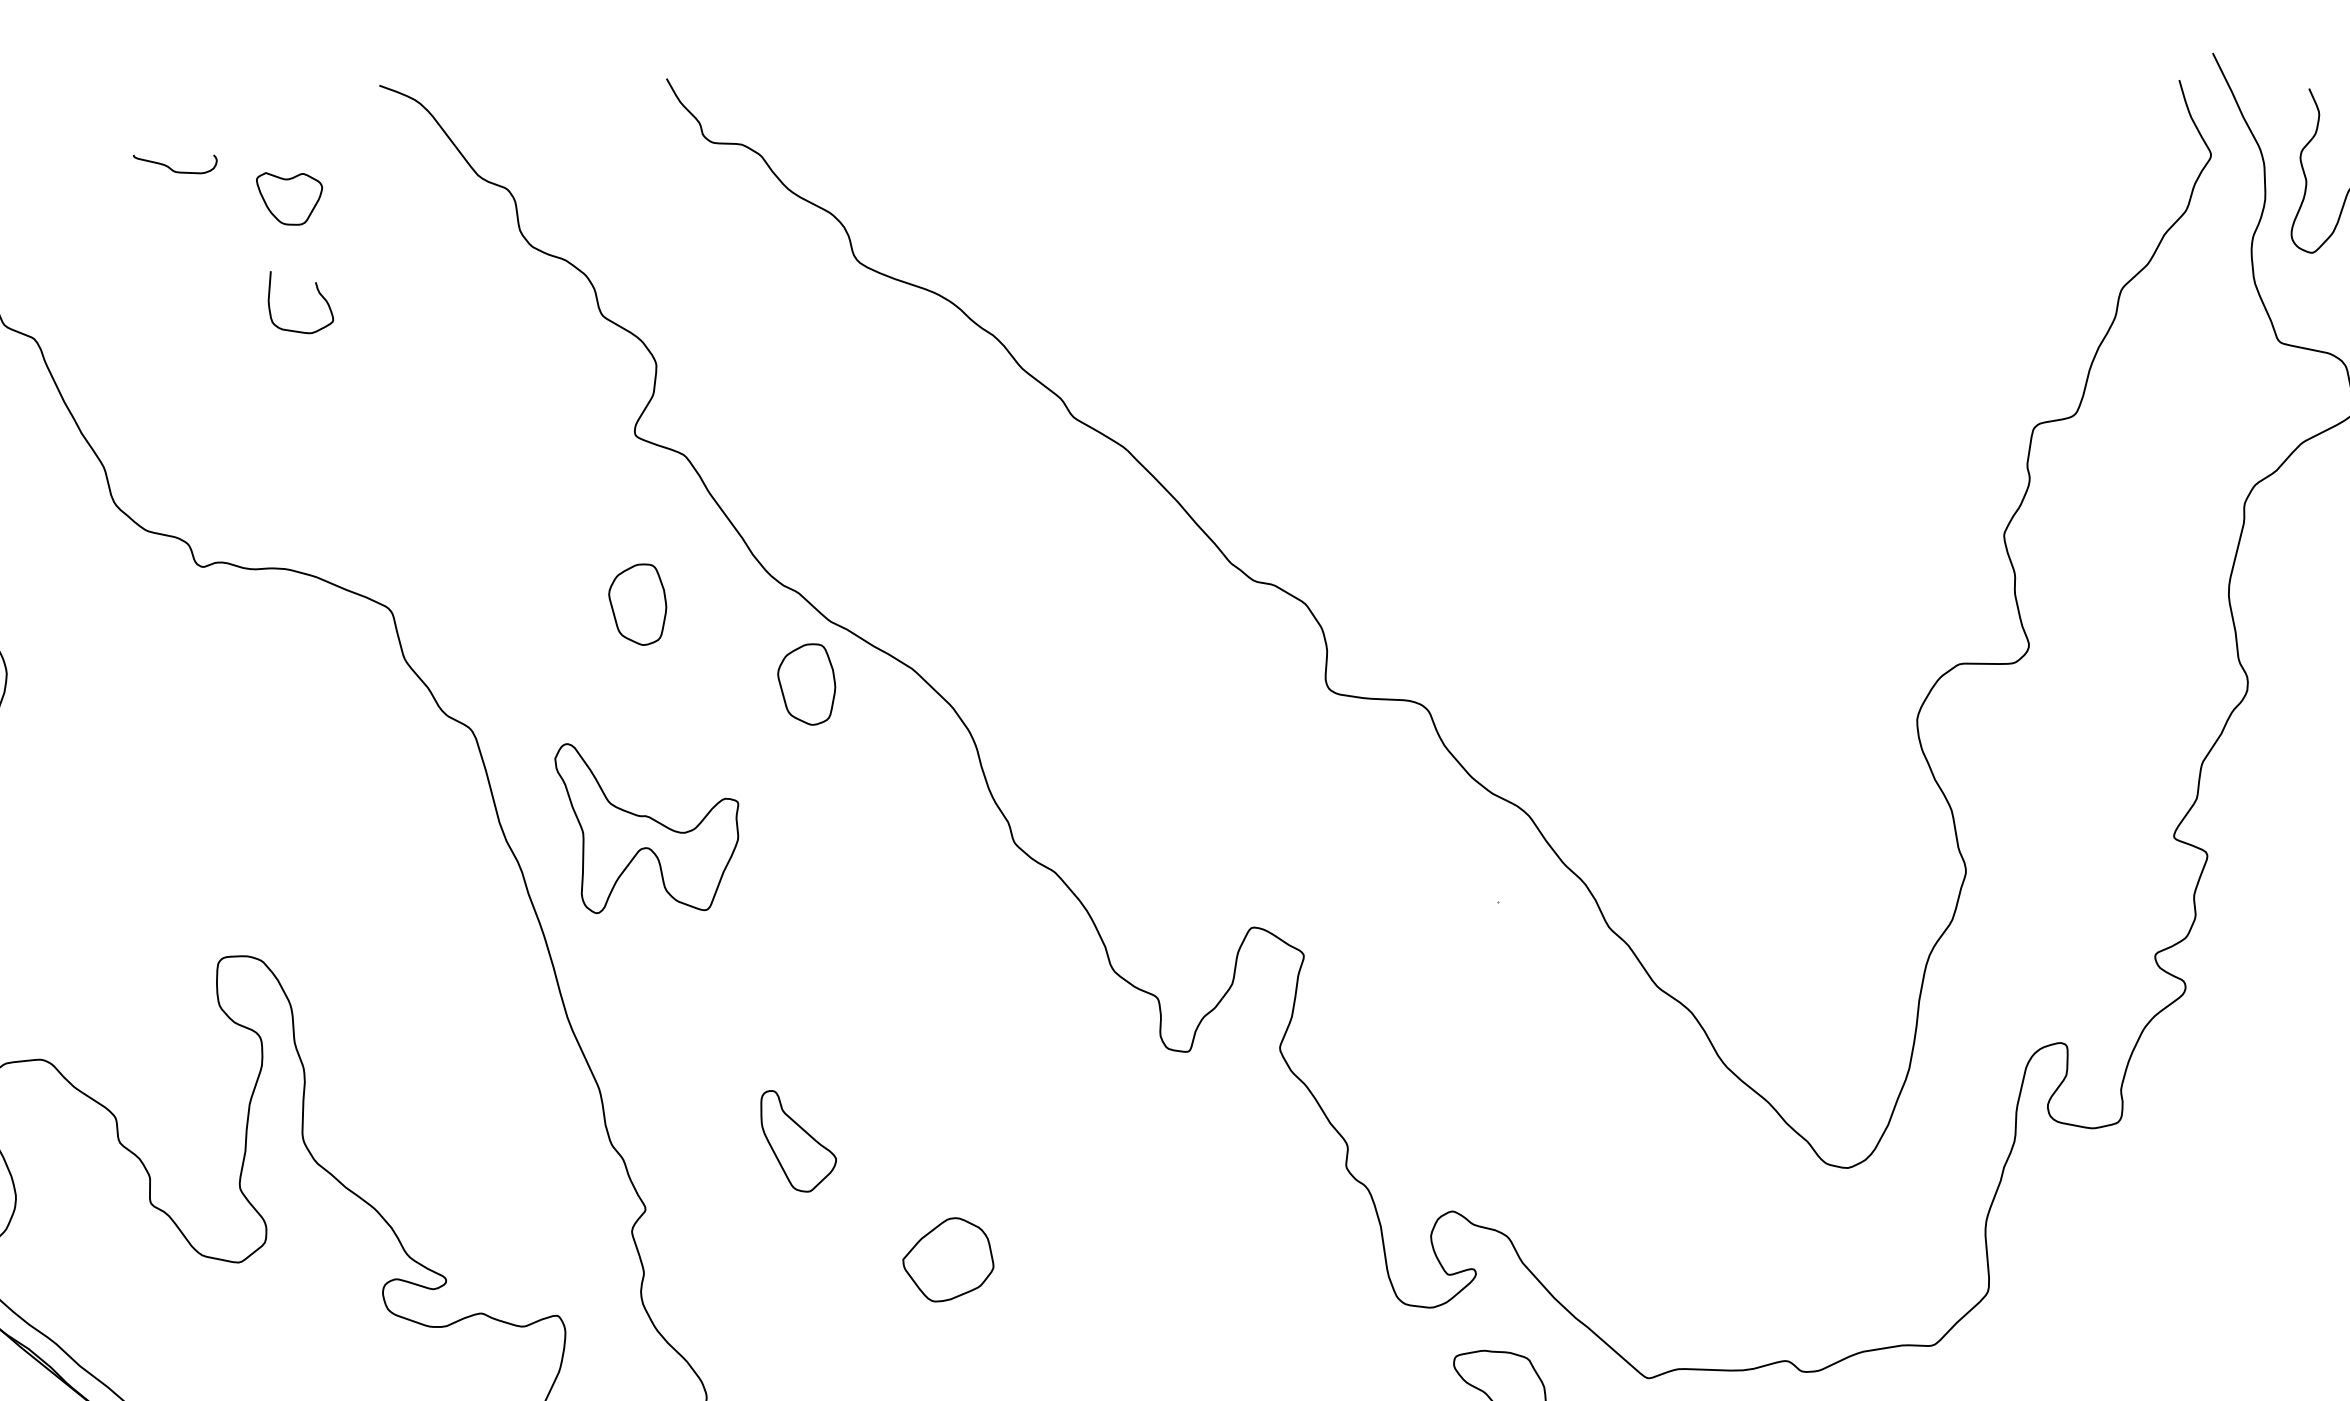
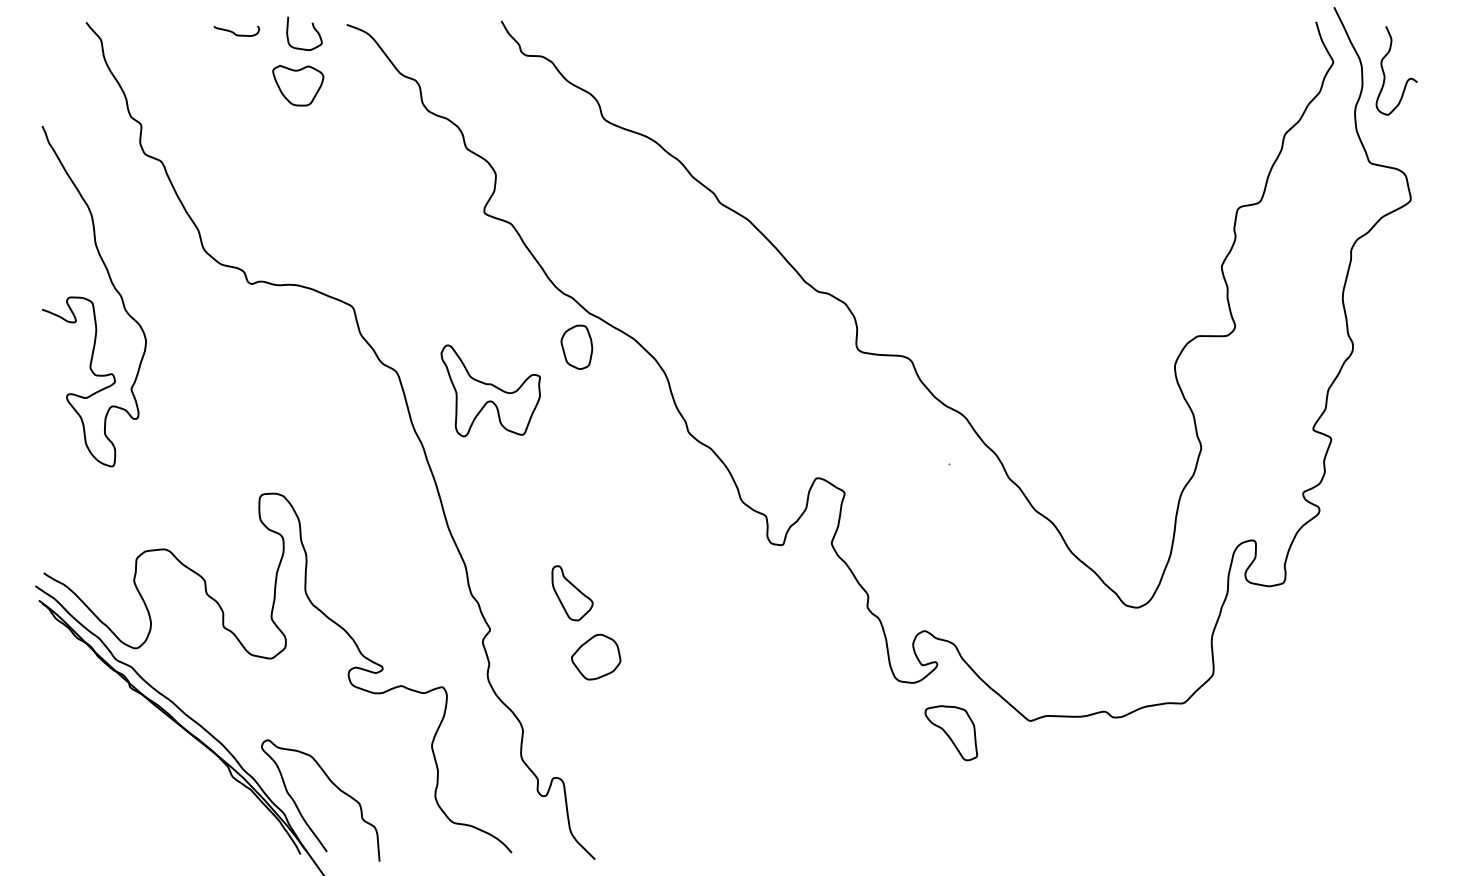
curve: (170, 166) -> (234, 32), moved
part: (289, 198) -> (298, 85), size x1.43
curve: (317, 293) -> (313, 28), moved
part: (637, 603) -> (485, 303), removed
part: (646, 827) -> (490, 390), moved
part: (948, 1258) -> (596, 656), moved

